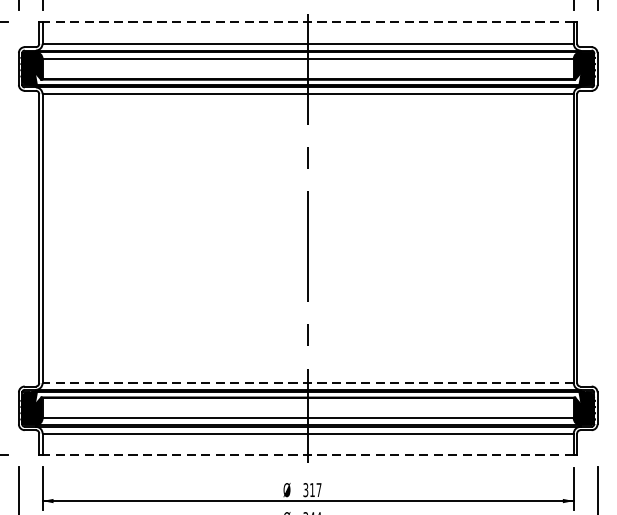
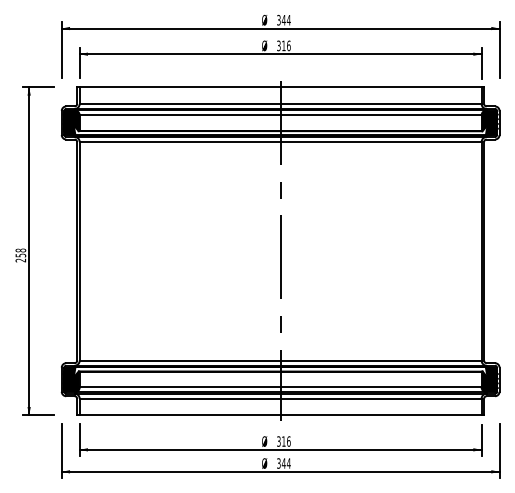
line: (307, 22) -> (280, 87), dashed -> solid
line: (307, 382) -> (280, 360), dashed -> solid
line: (307, 455) -> (280, 415), dashed -> solid
text: (318, 490) -> (288, 441), 317 -> 316

